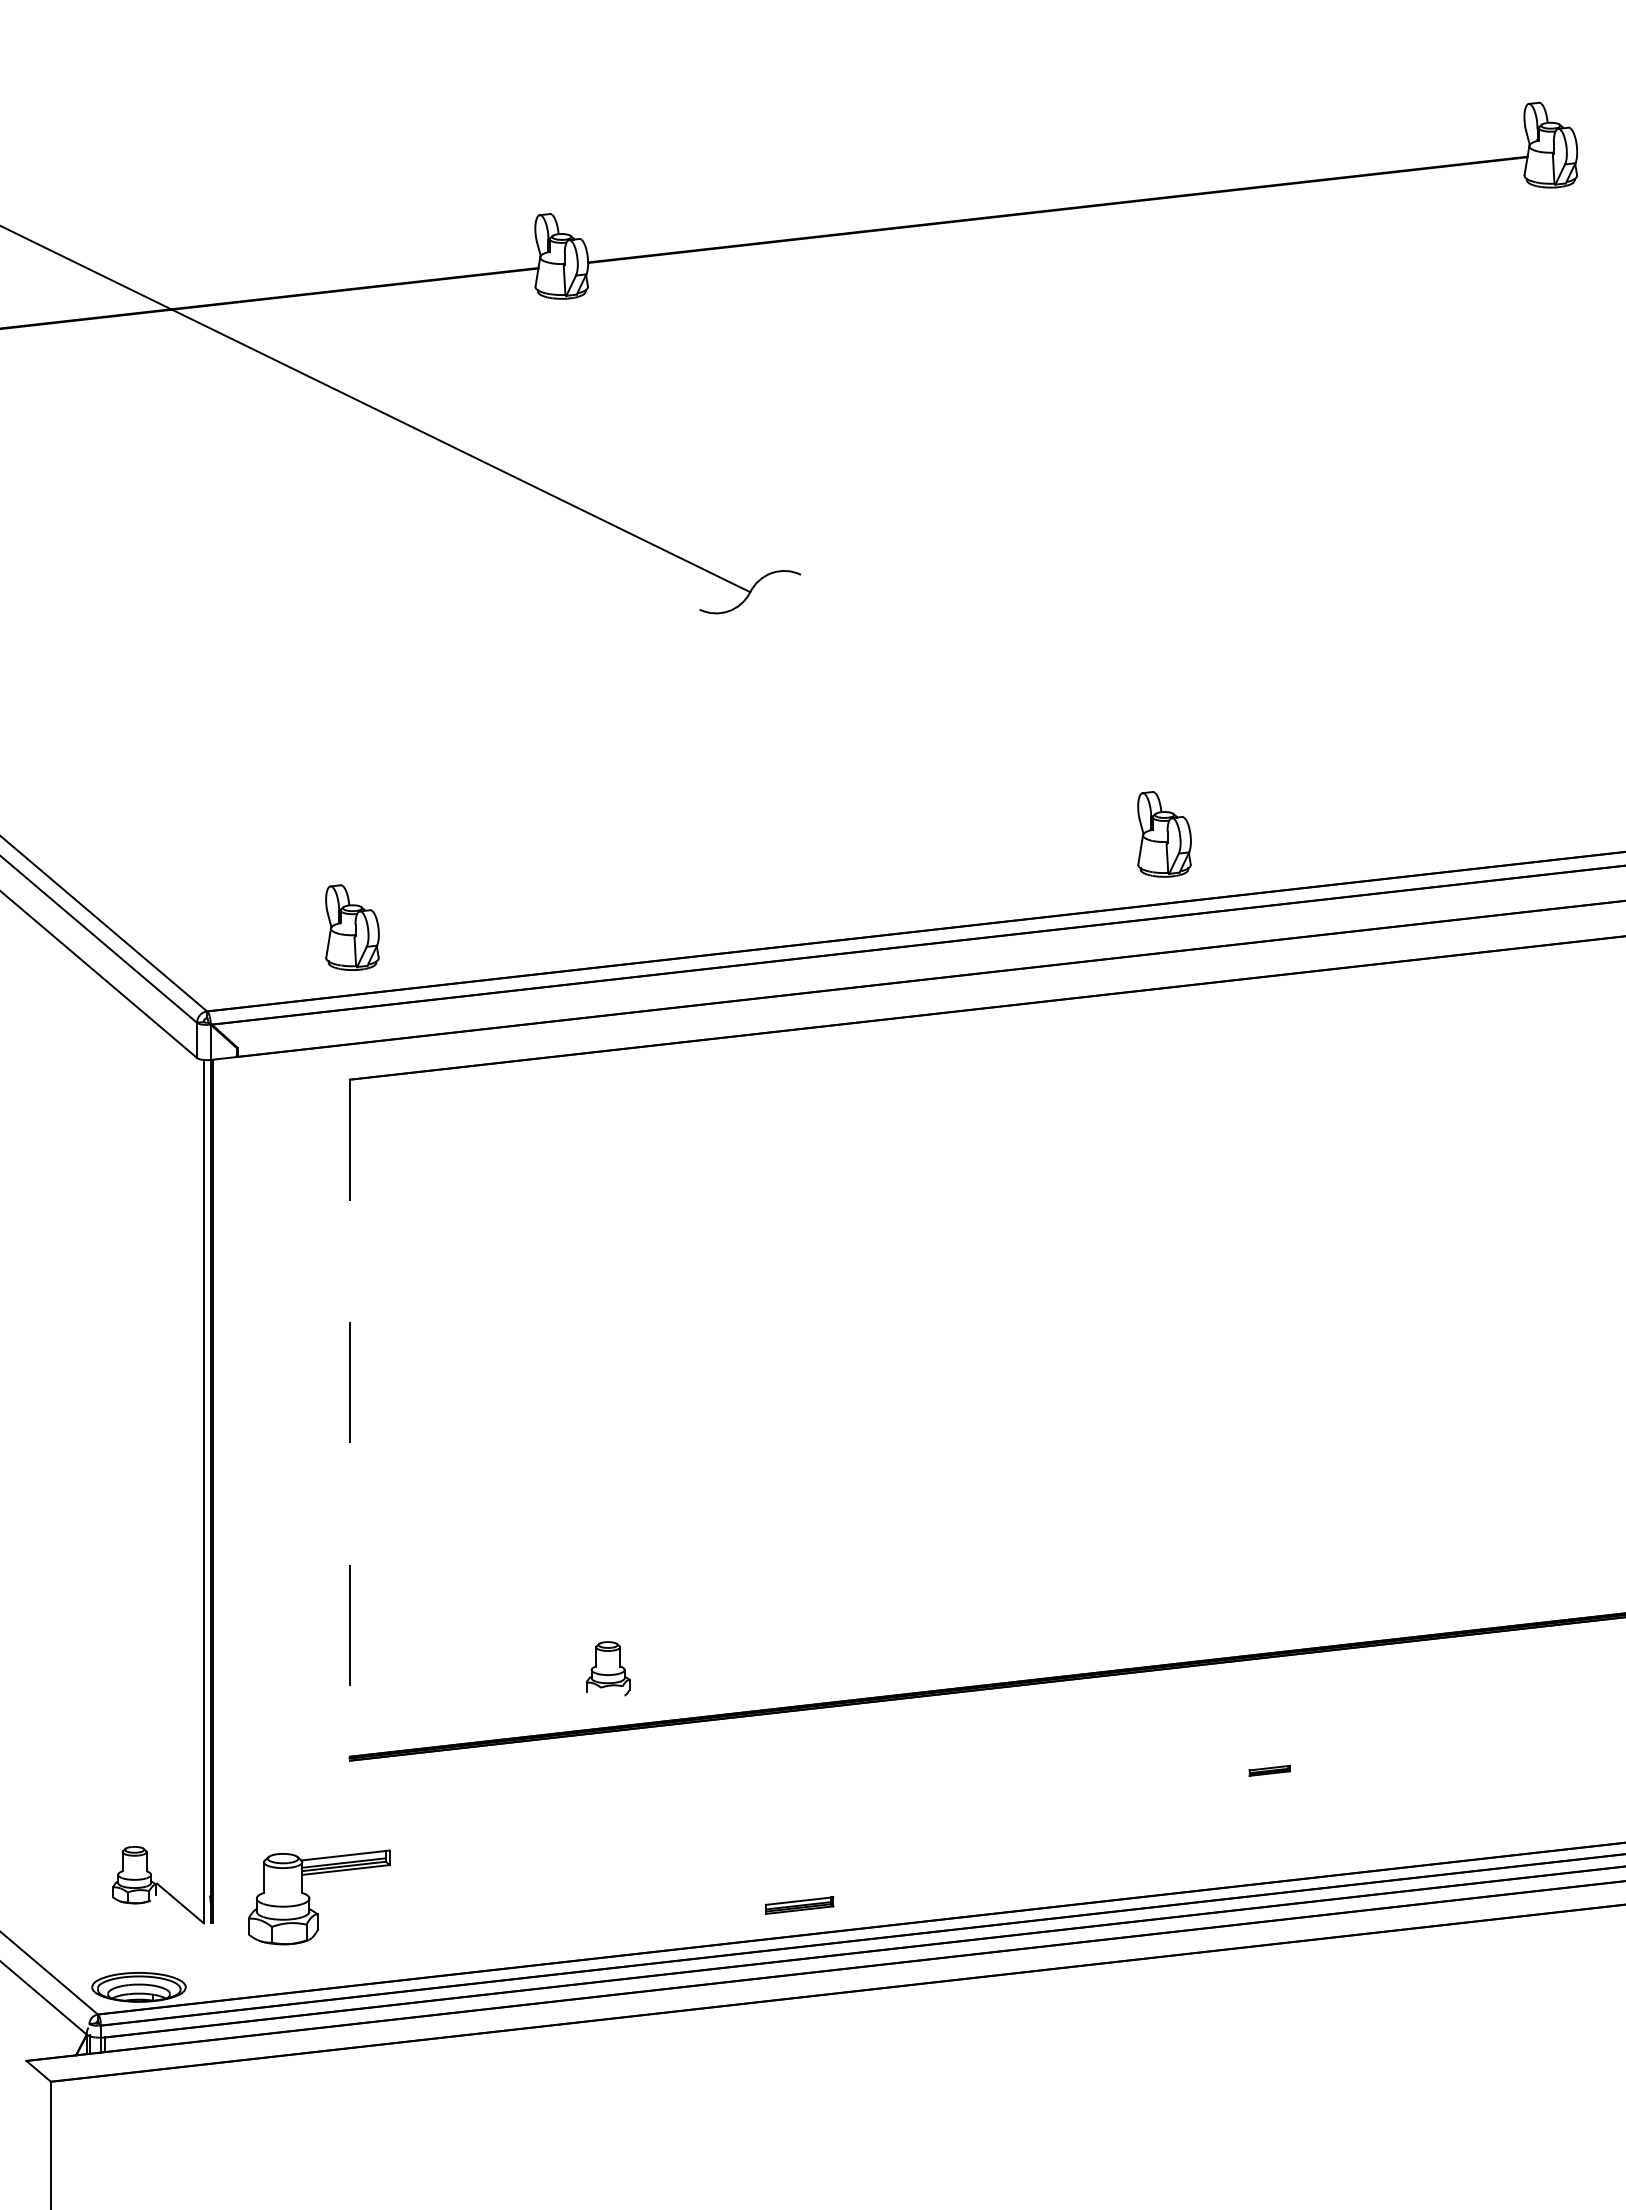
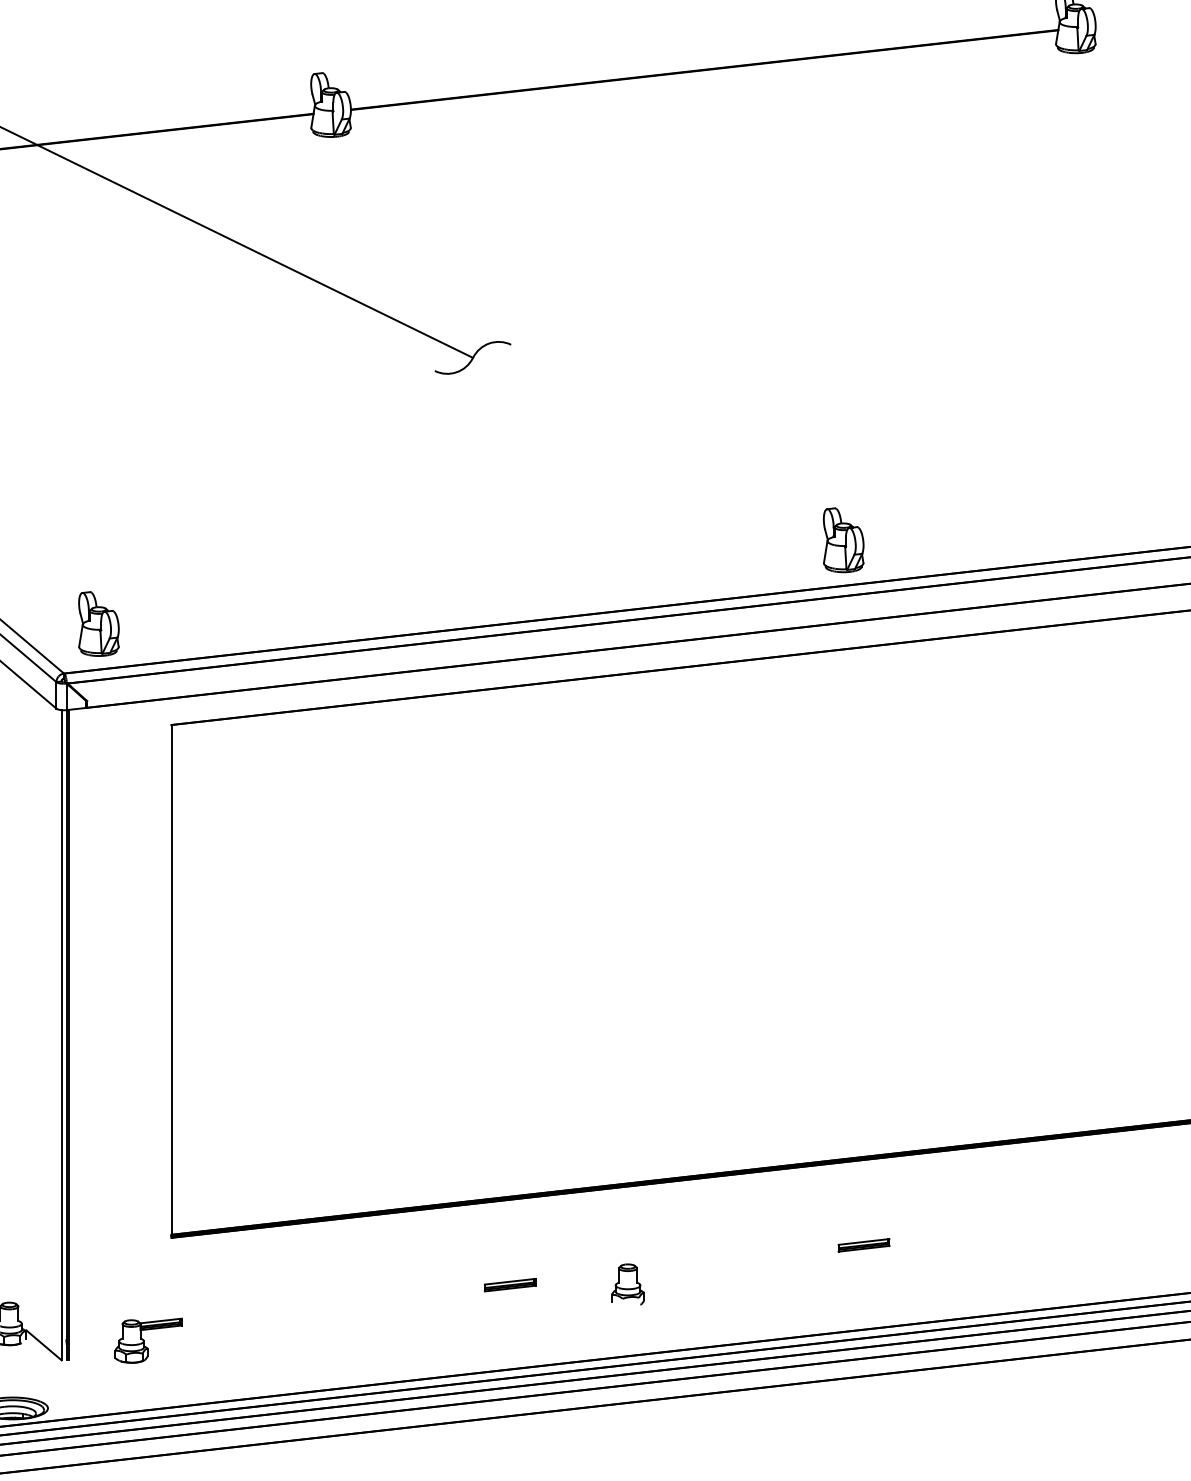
part: (1164, 834) -> (843, 540), moved
part: (352, 927) -> (98, 623), moved
line: (349, 1420) -> (171, 981), dashed -> solid
part: (608, 1668) -> (628, 1284), moved
part: (1269, 1770) -> (864, 1245), size x1.67
part: (319, 1897) -> (148, 1340), size x0.62
part: (799, 1905) -> (510, 1285), moved

